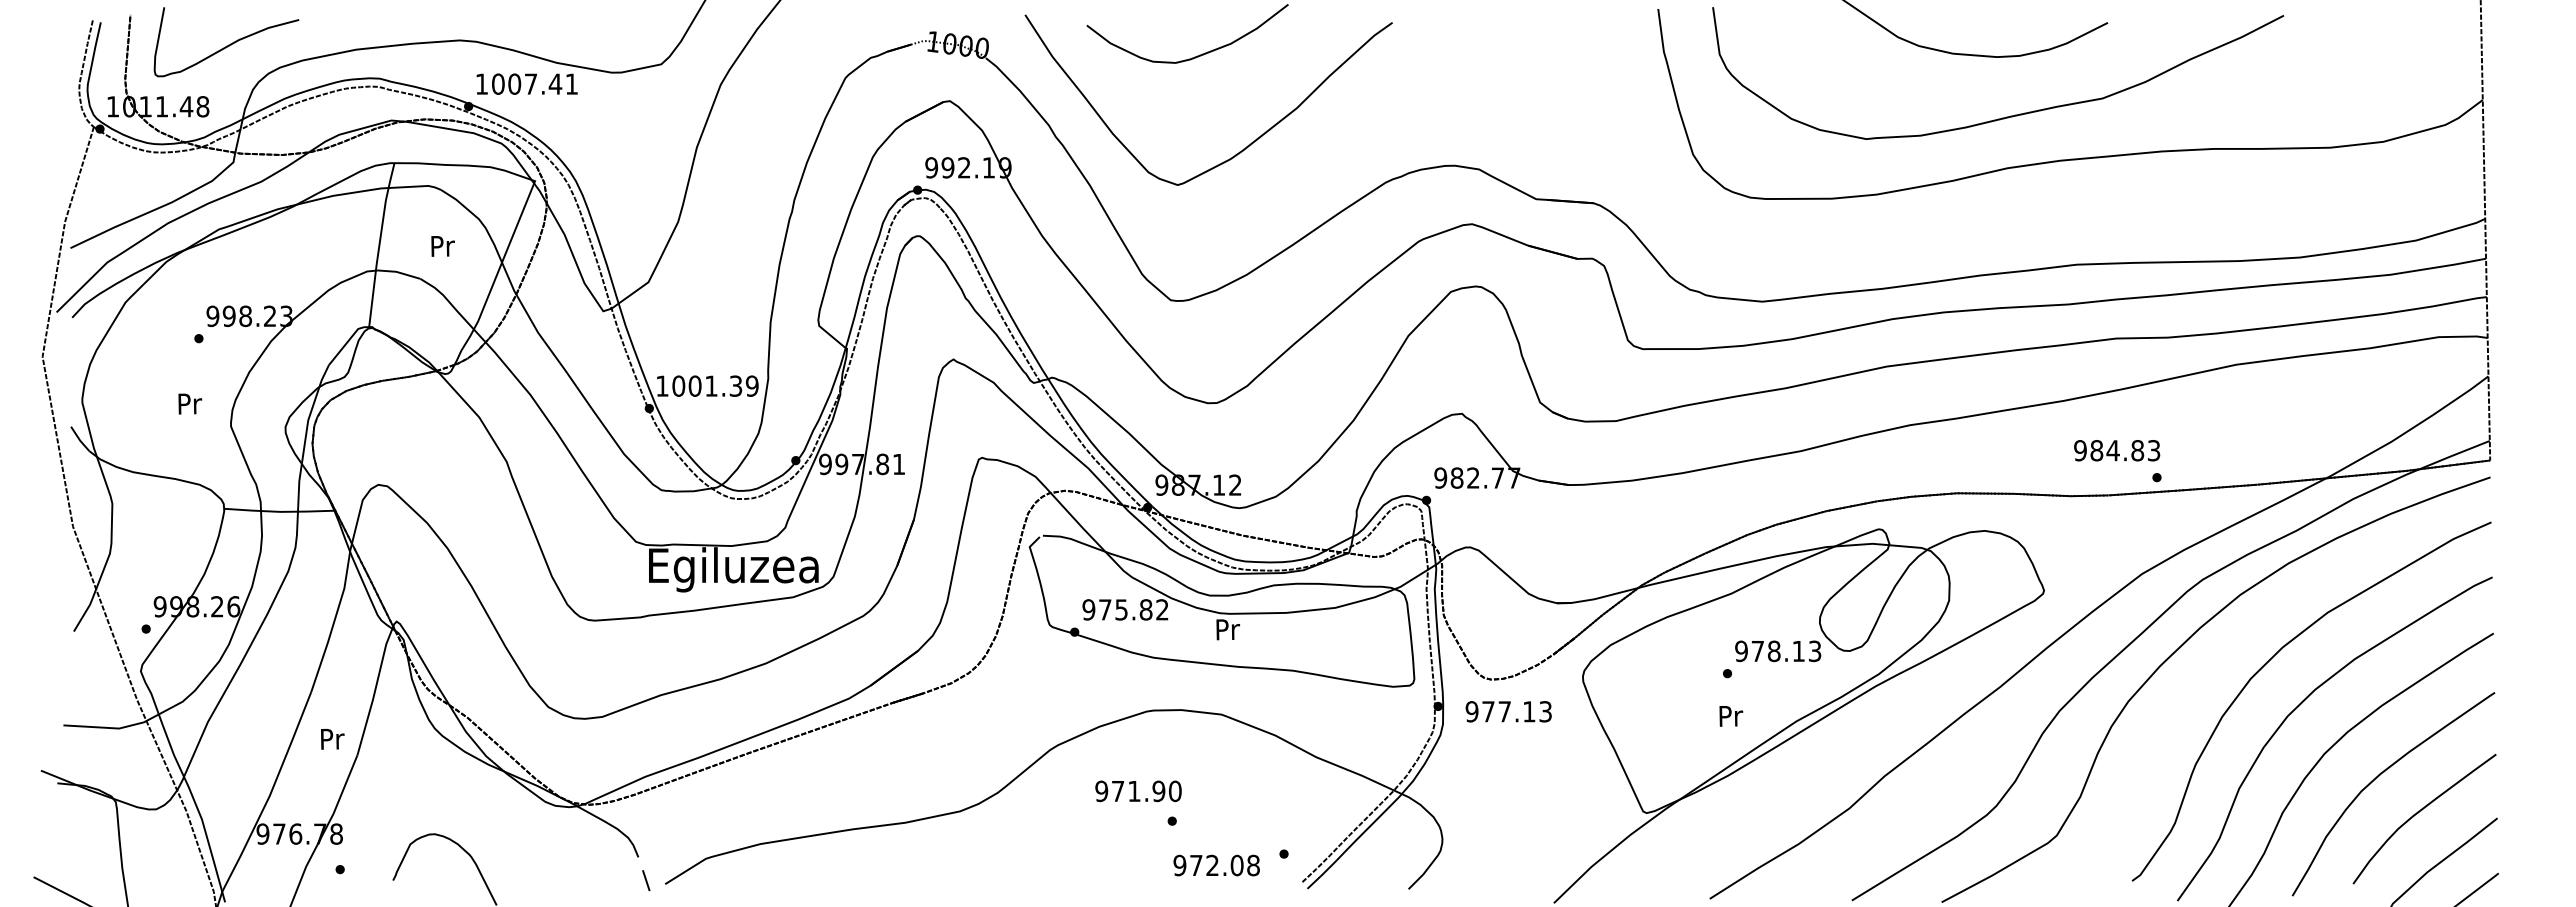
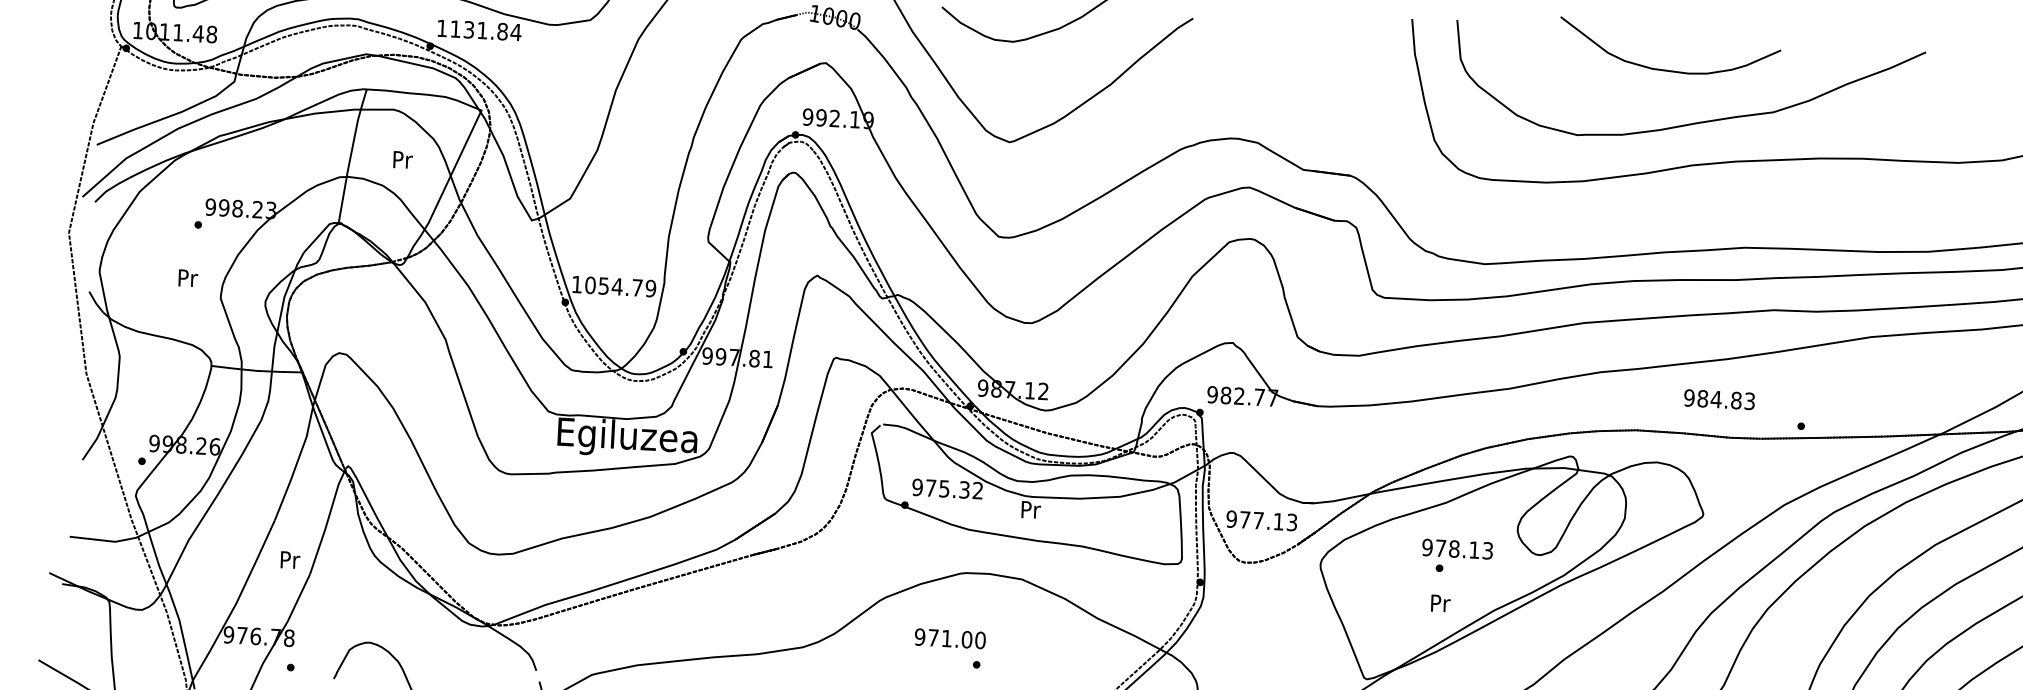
text: (535, 83) -> (486, 30), 1007.41 -> 1131.84
text: (715, 385) -> (620, 286), 1001.39 -> 1054.79
text: (2117, 450) -> (1719, 399), moved
text: (1145, 609) -> (964, 489), 975.82 -> 975.32
text: (1778, 651) -> (1457, 549), moved
text: (1508, 711) -> (1261, 520), moved
text: (1158, 791) -> (966, 639), 971.90 -> 971.00

